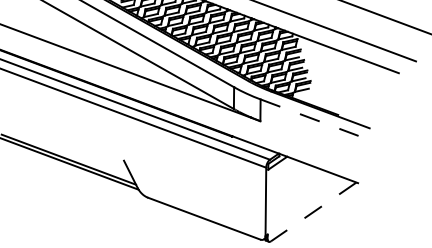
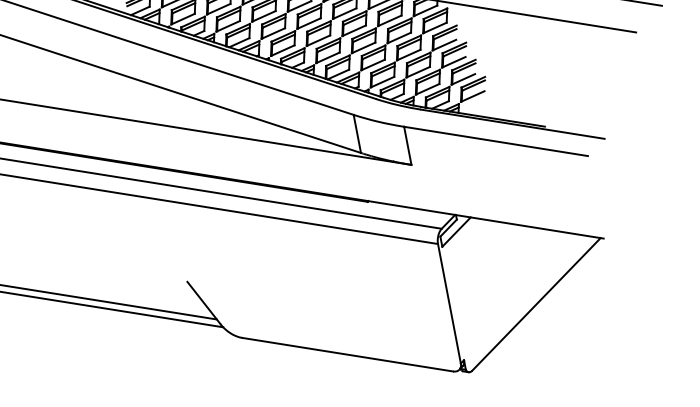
line: (310, 117) -> (497, 140), dashed -> solid
line: (313, 211) -> (535, 303), dashed -> solid

